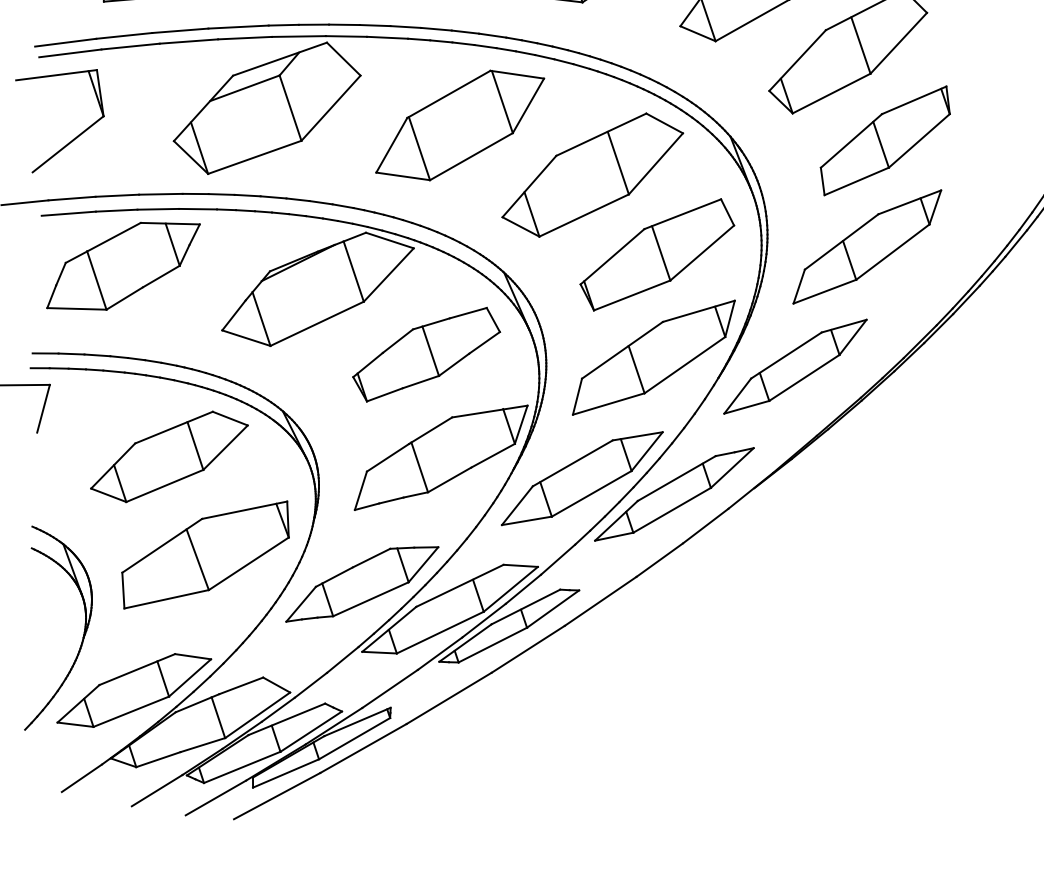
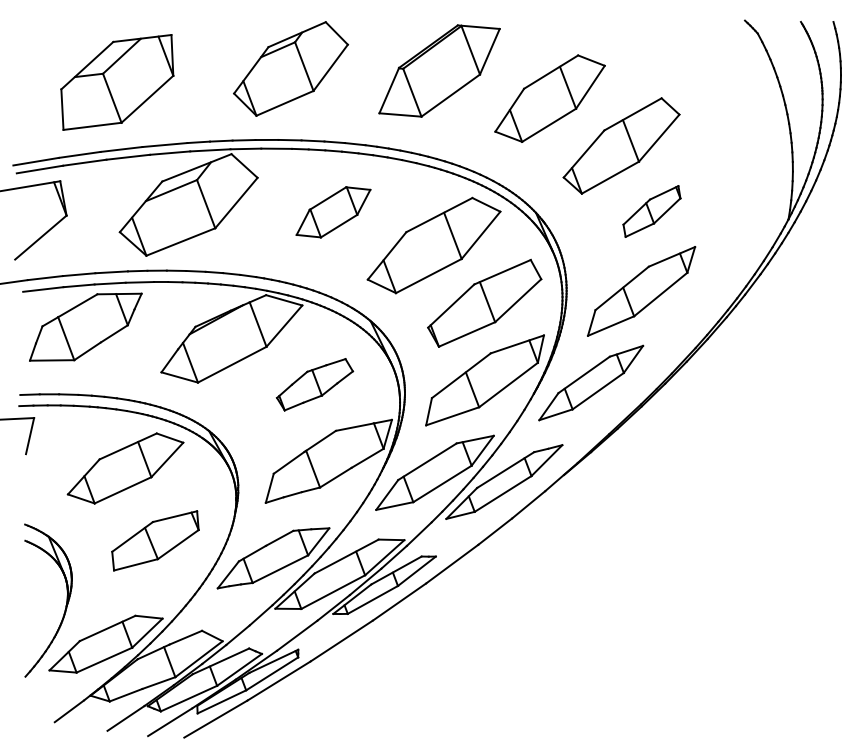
part: (460, 125) -> (333, 212), size x0.6
part: (884, 140) -> (651, 211), size x0.6
part: (425, 354) -> (314, 384), size x0.7
part: (205, 554) -> (155, 540), size x0.7

